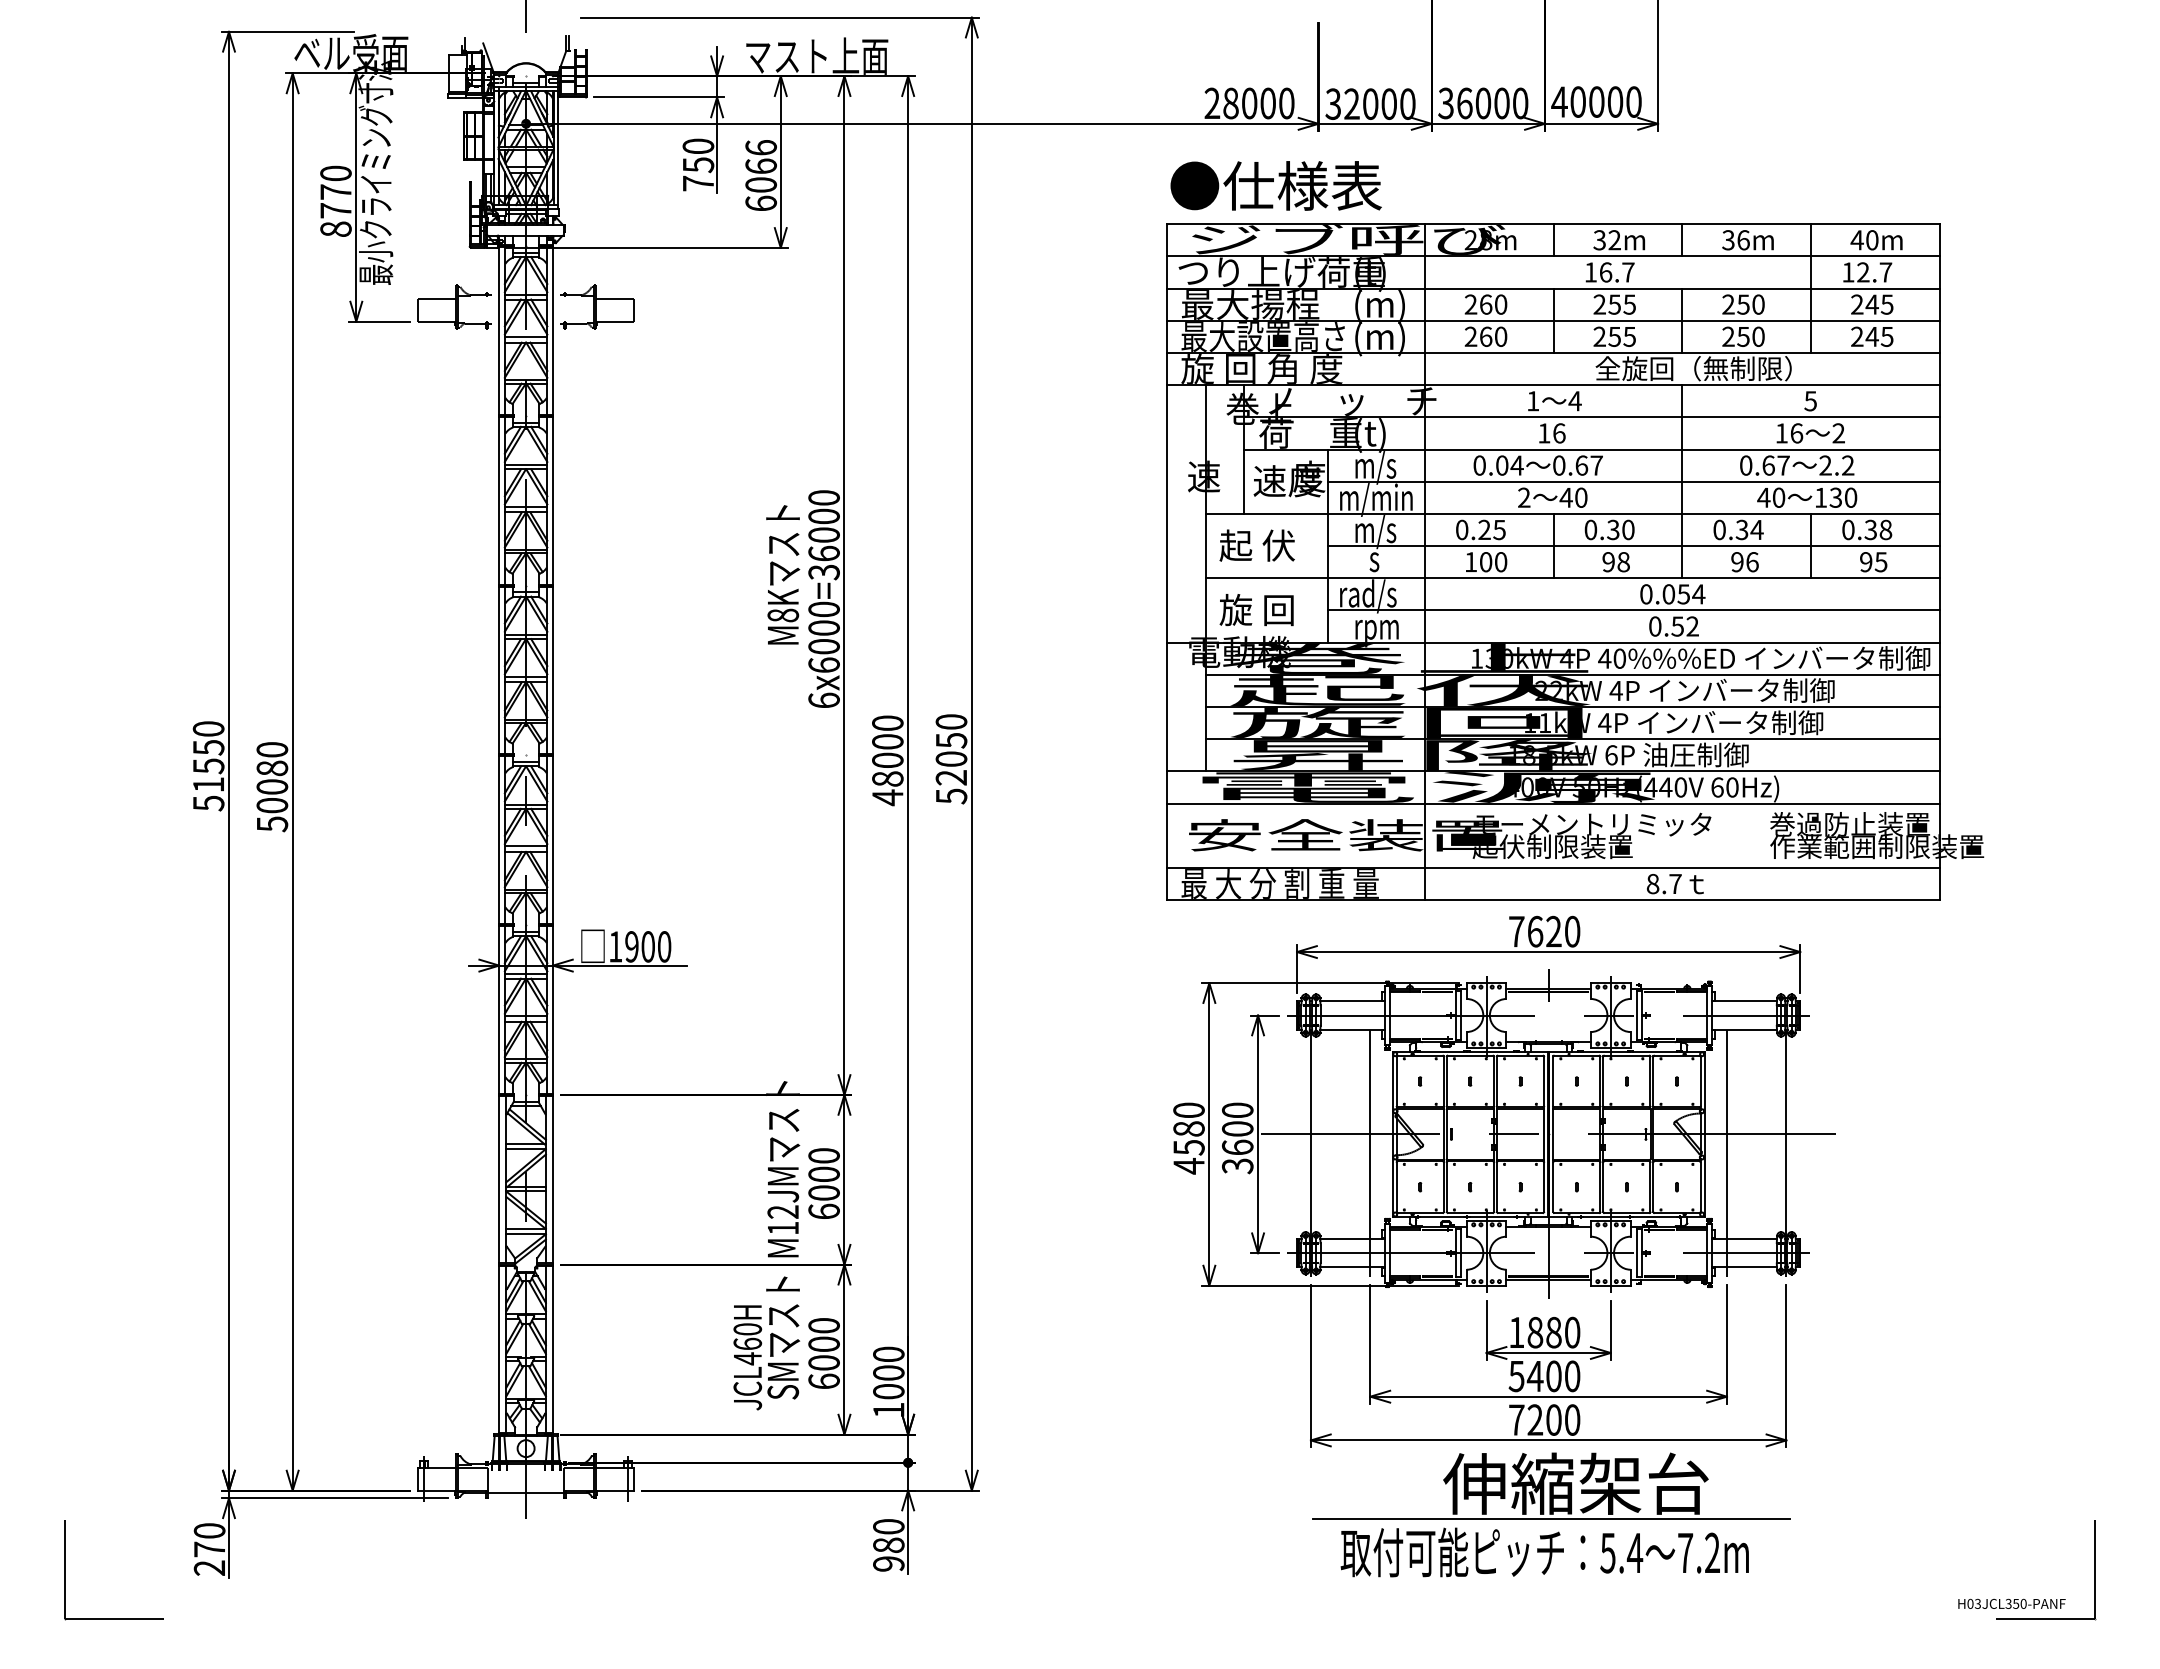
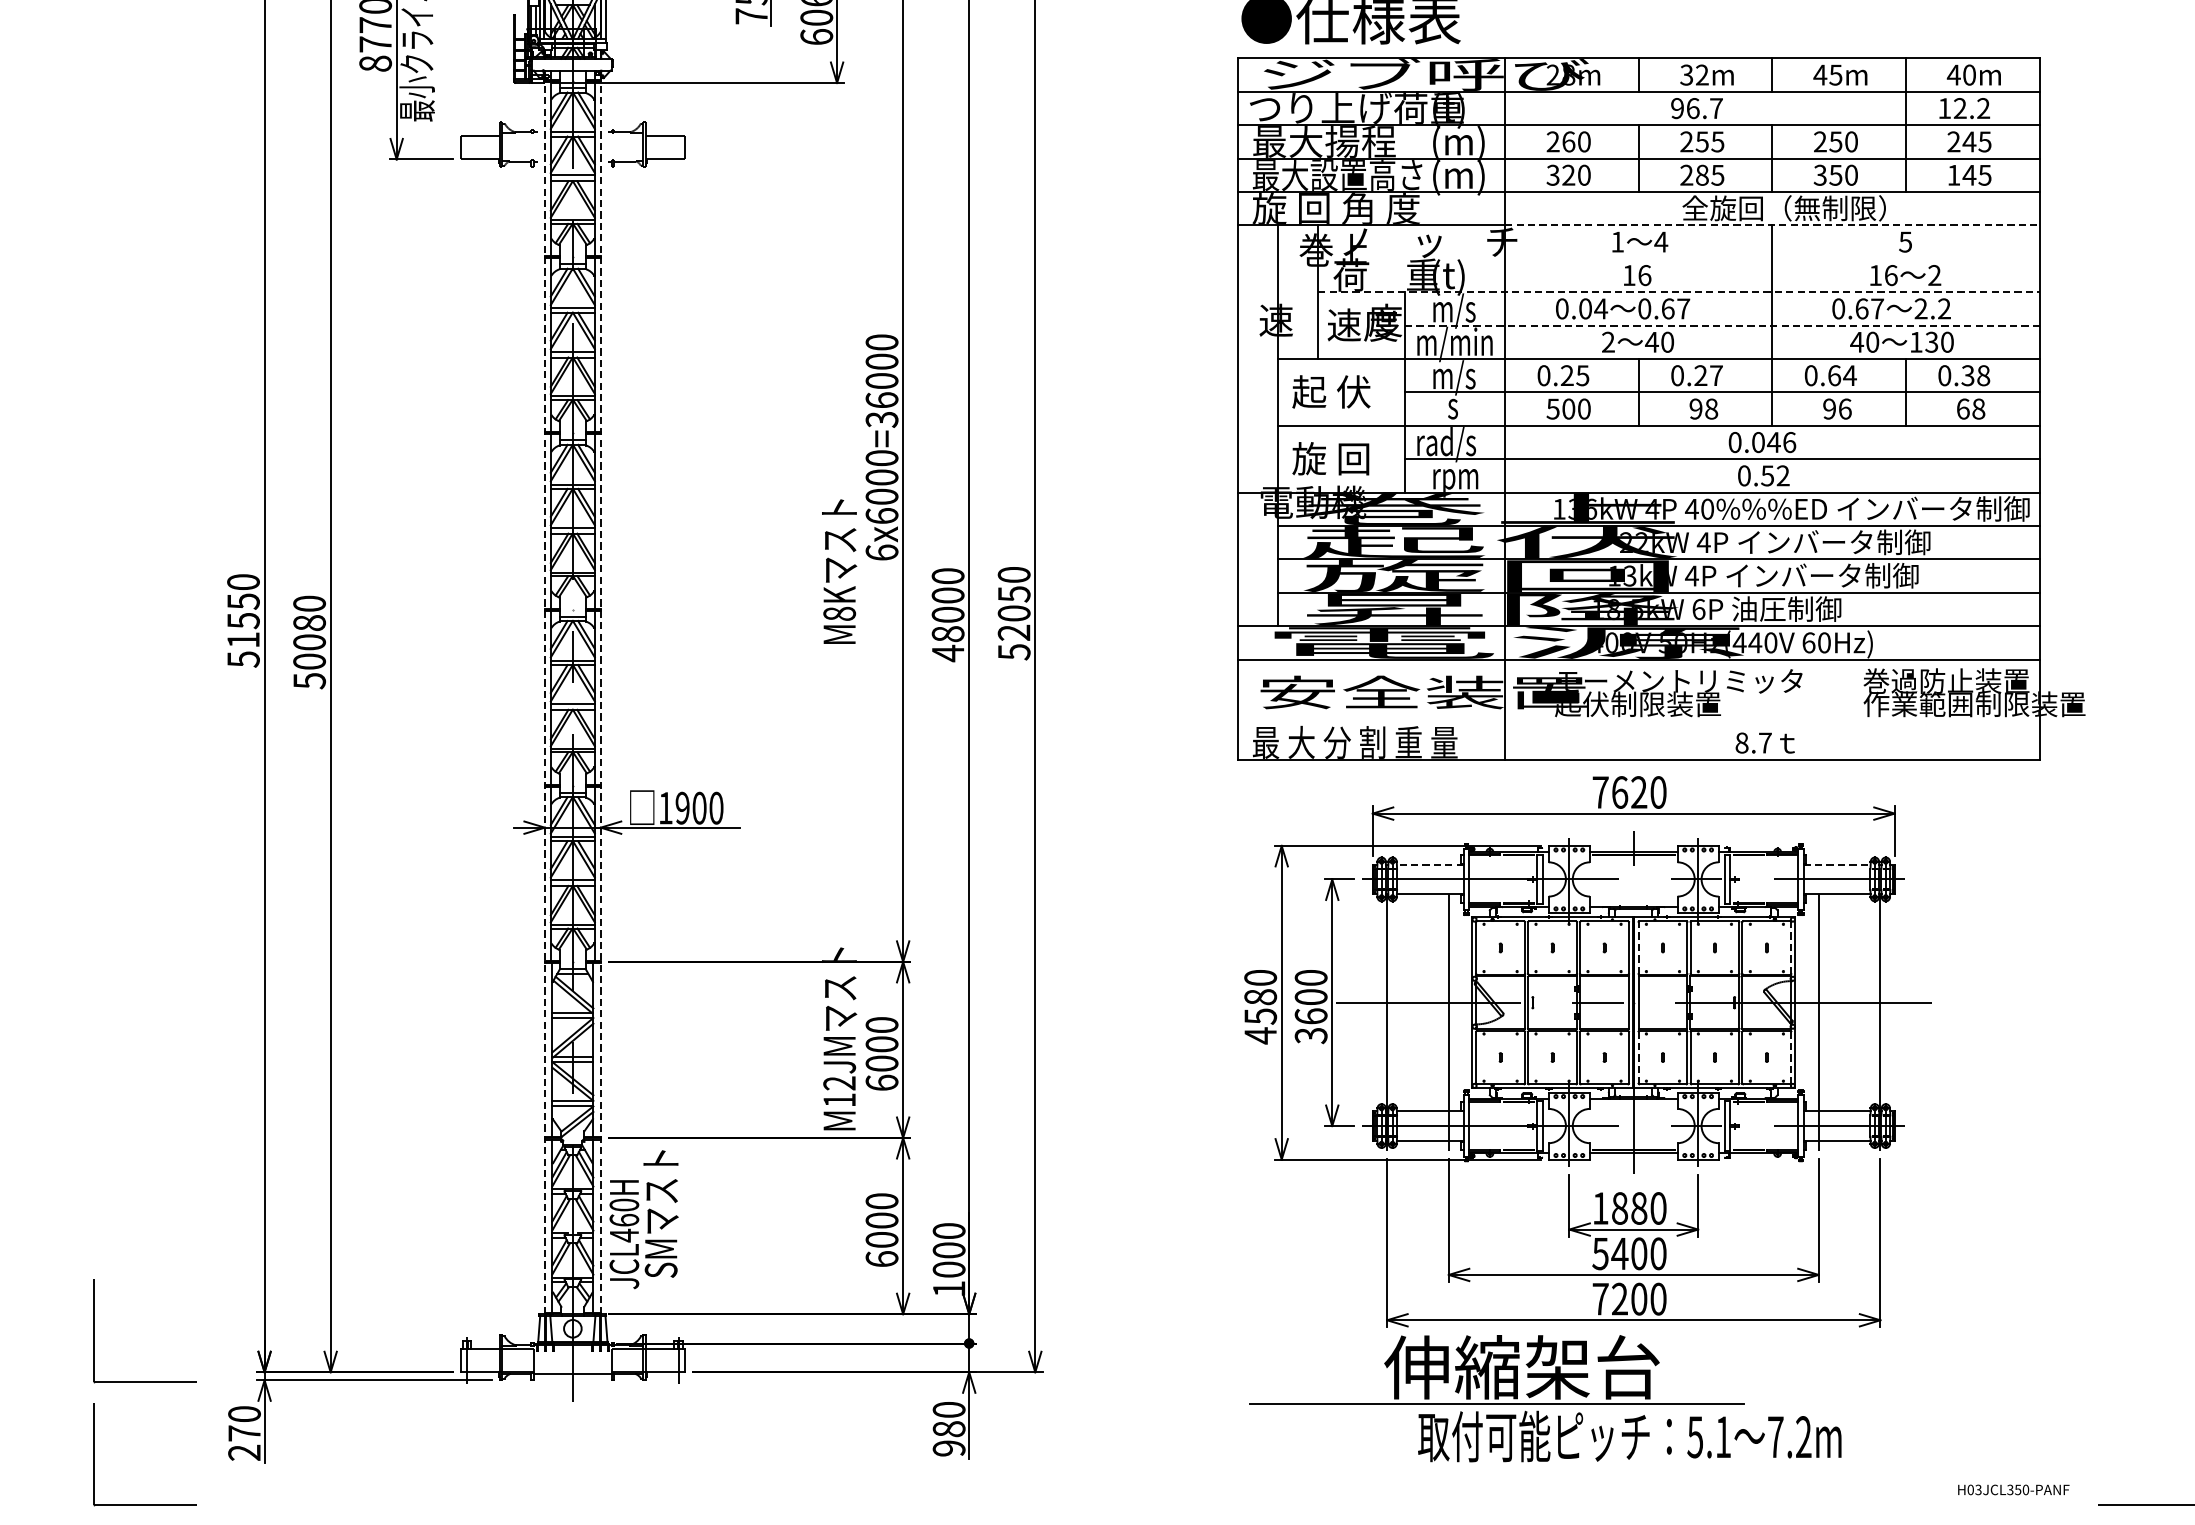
text: (1735, 240) -> (1827, 75), 36m -> 45m
text: (1590, 272) -> (1677, 108), 16.7 -> 96.7
text: (1885, 272) -> (1983, 108), 12.7 -> 12.2
text: (1478, 336) -> (1560, 174), 260 -> 320
text: (1614, 336) -> (1702, 174), 255 -> 285
text: (1728, 336) -> (1820, 174), 250 -> 350
text: (1857, 336) -> (1954, 174), 245 -> 145
line: (1682, 385) -> (1772, 225), solid -> dashed
line: (1591, 417) -> (1678, 259), removed
line: (1592, 449) -> (1679, 292), solid -> dashed
line: (1633, 481) -> (1721, 325), solid -> dashed
text: (1620, 529) -> (1708, 375), 0.30 -> 0.27
text: (1741, 529) -> (1833, 375), 0.34 -> 0.64
text: (1470, 562) -> (1552, 409), 100 -> 500
text: (1873, 562) -> (1970, 409), 95 -> 68
text: (783, 574) -> (839, 571), moved
text: (1691, 594) -> (1781, 442), 0.054 -> 0.046
text: (1509, 658) -> (1593, 509), 130kW -> 136kW
text: (1544, 723) -> (1629, 576), 11kW -> 13kW
line: (499, 839) -> (545, 696), solid -> dashed
line: (552, 839) -> (600, 696), solid -> dashed
line: (1553, 867) -> (1638, 725), removed
line: (1352, 1001) -> (1430, 864), solid -> dashed
line: (1745, 1001) -> (1837, 864), solid -> dashed
line: (1553, 1081) -> (1638, 947), solid -> dashed
line: (1700, 1081) -> (1791, 947), solid -> dashed
line: (1553, 1187) -> (1638, 1057), solid -> dashed
line: (1700, 1187) -> (1791, 1057), solid -> dashed
text: (766, 1343) -> (643, 1219), moved
part: (65, 1451) -> (94, 1331), added
part: (1551, 1485) -> (1496, 1369), moved
text: (1634, 1552) -> (1722, 1436), 5.4 -> 5.1
text: (2011, 1603) -> (2013, 1489), moved

